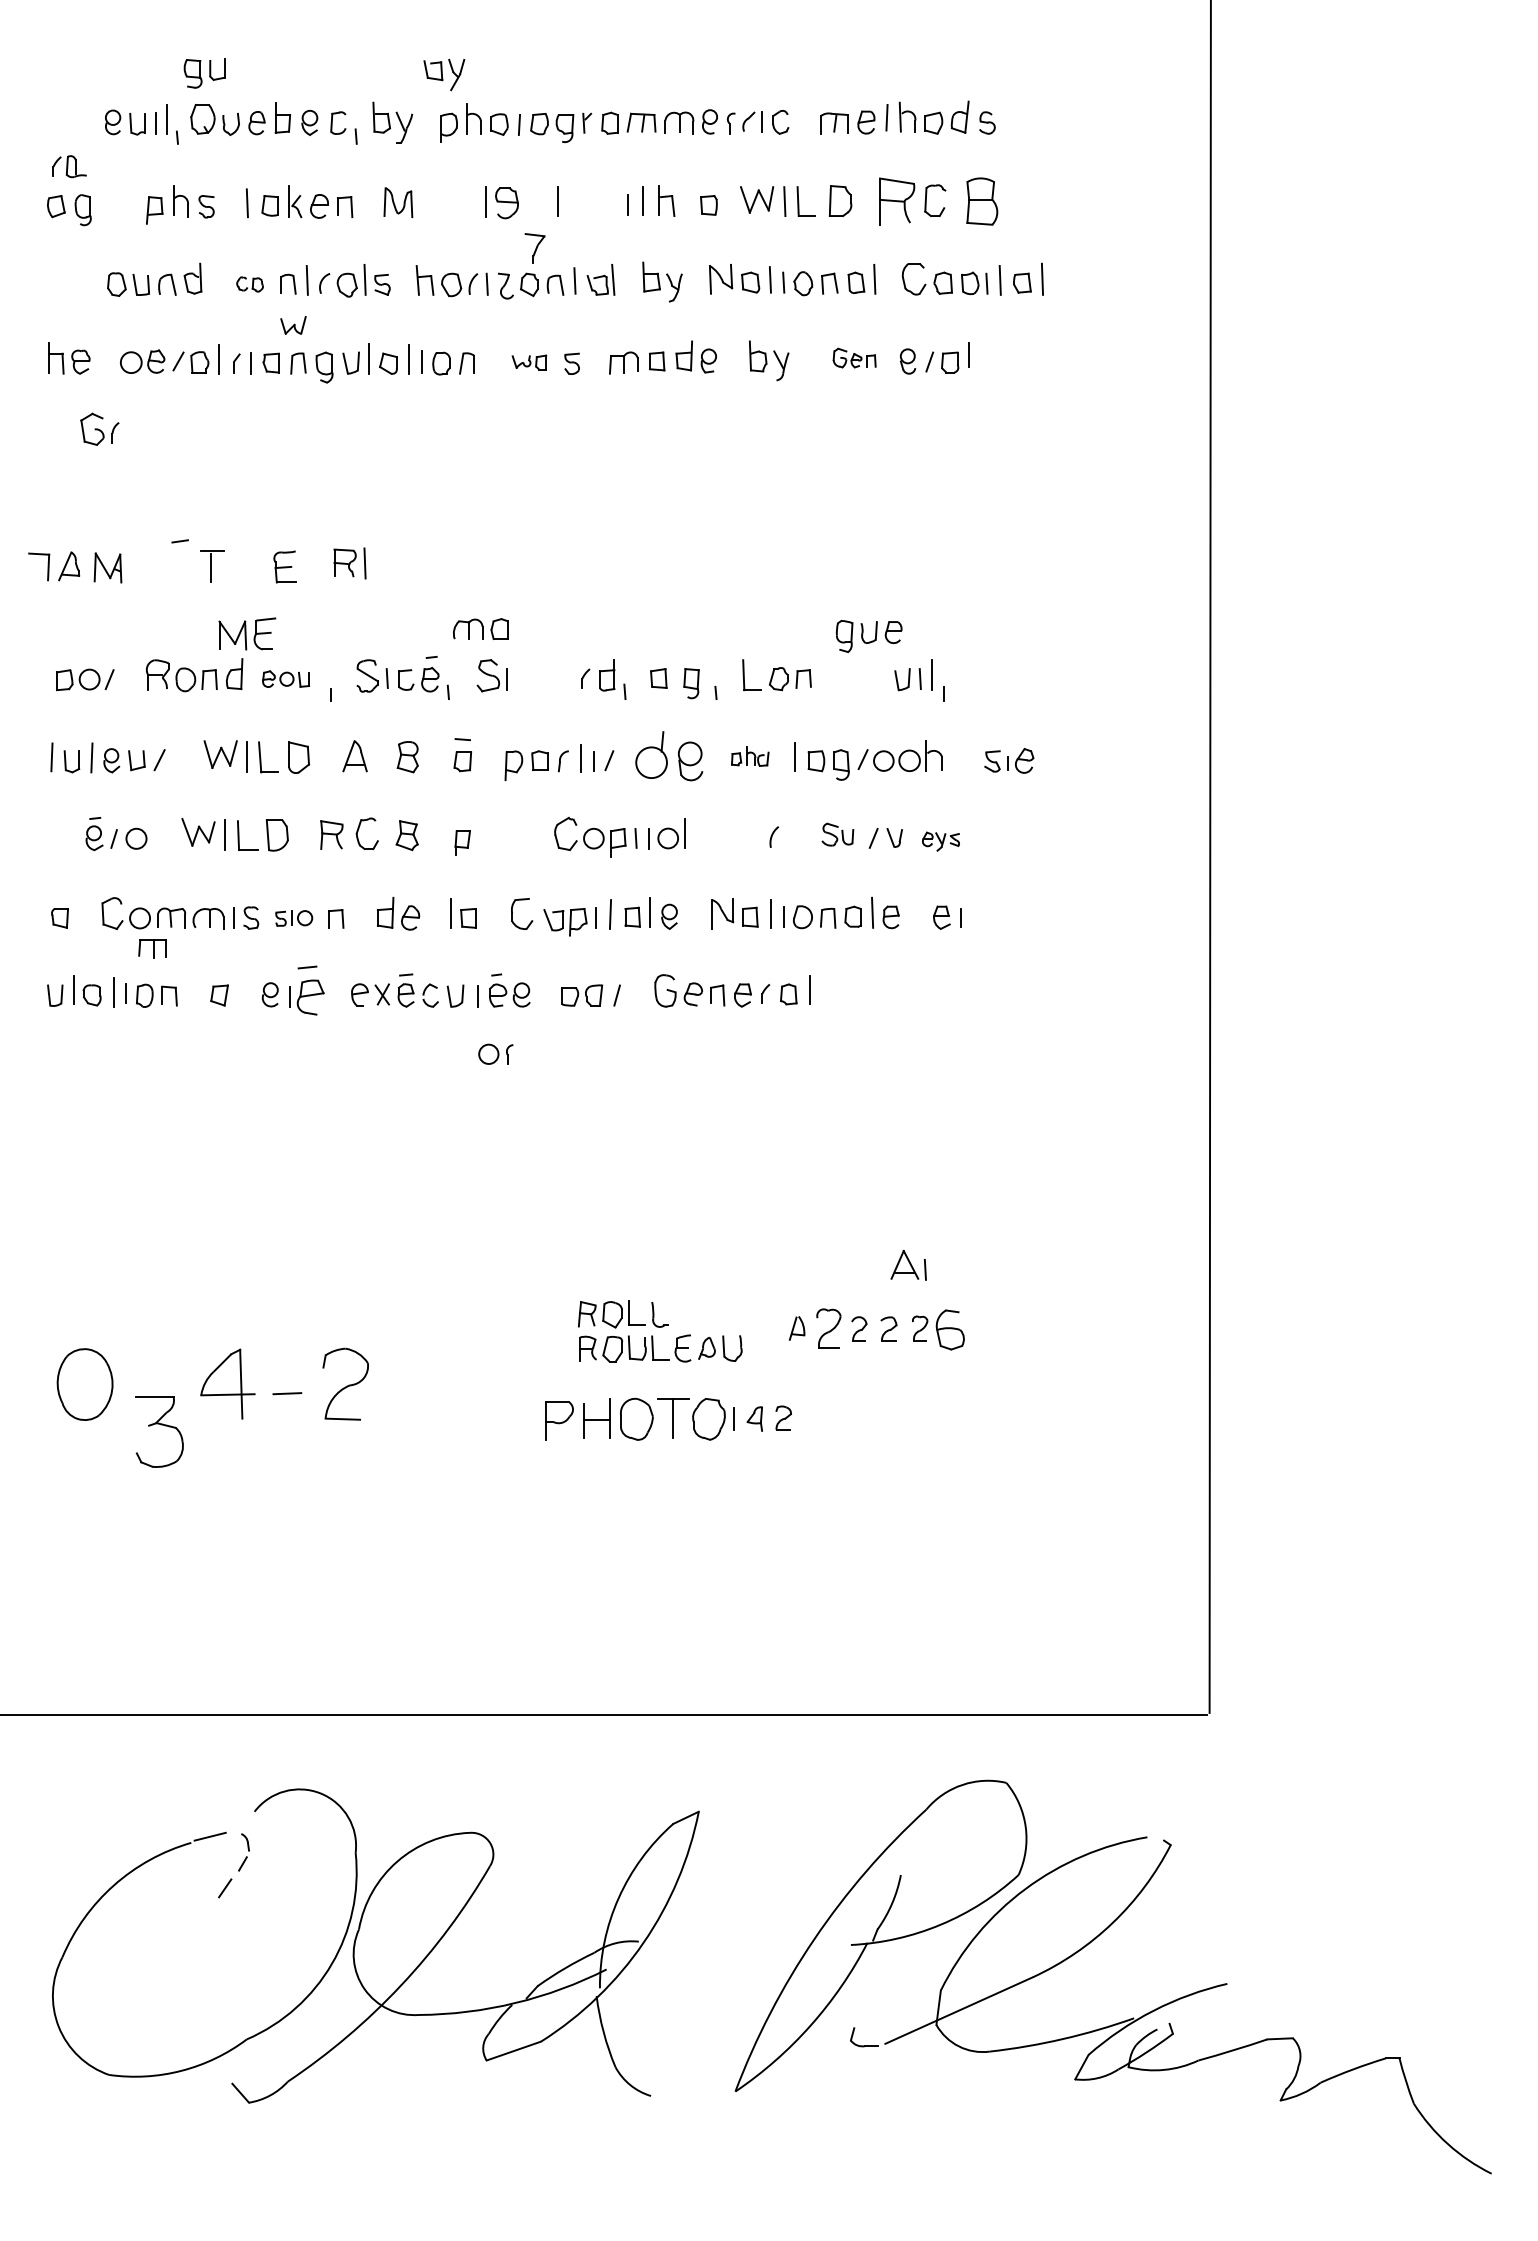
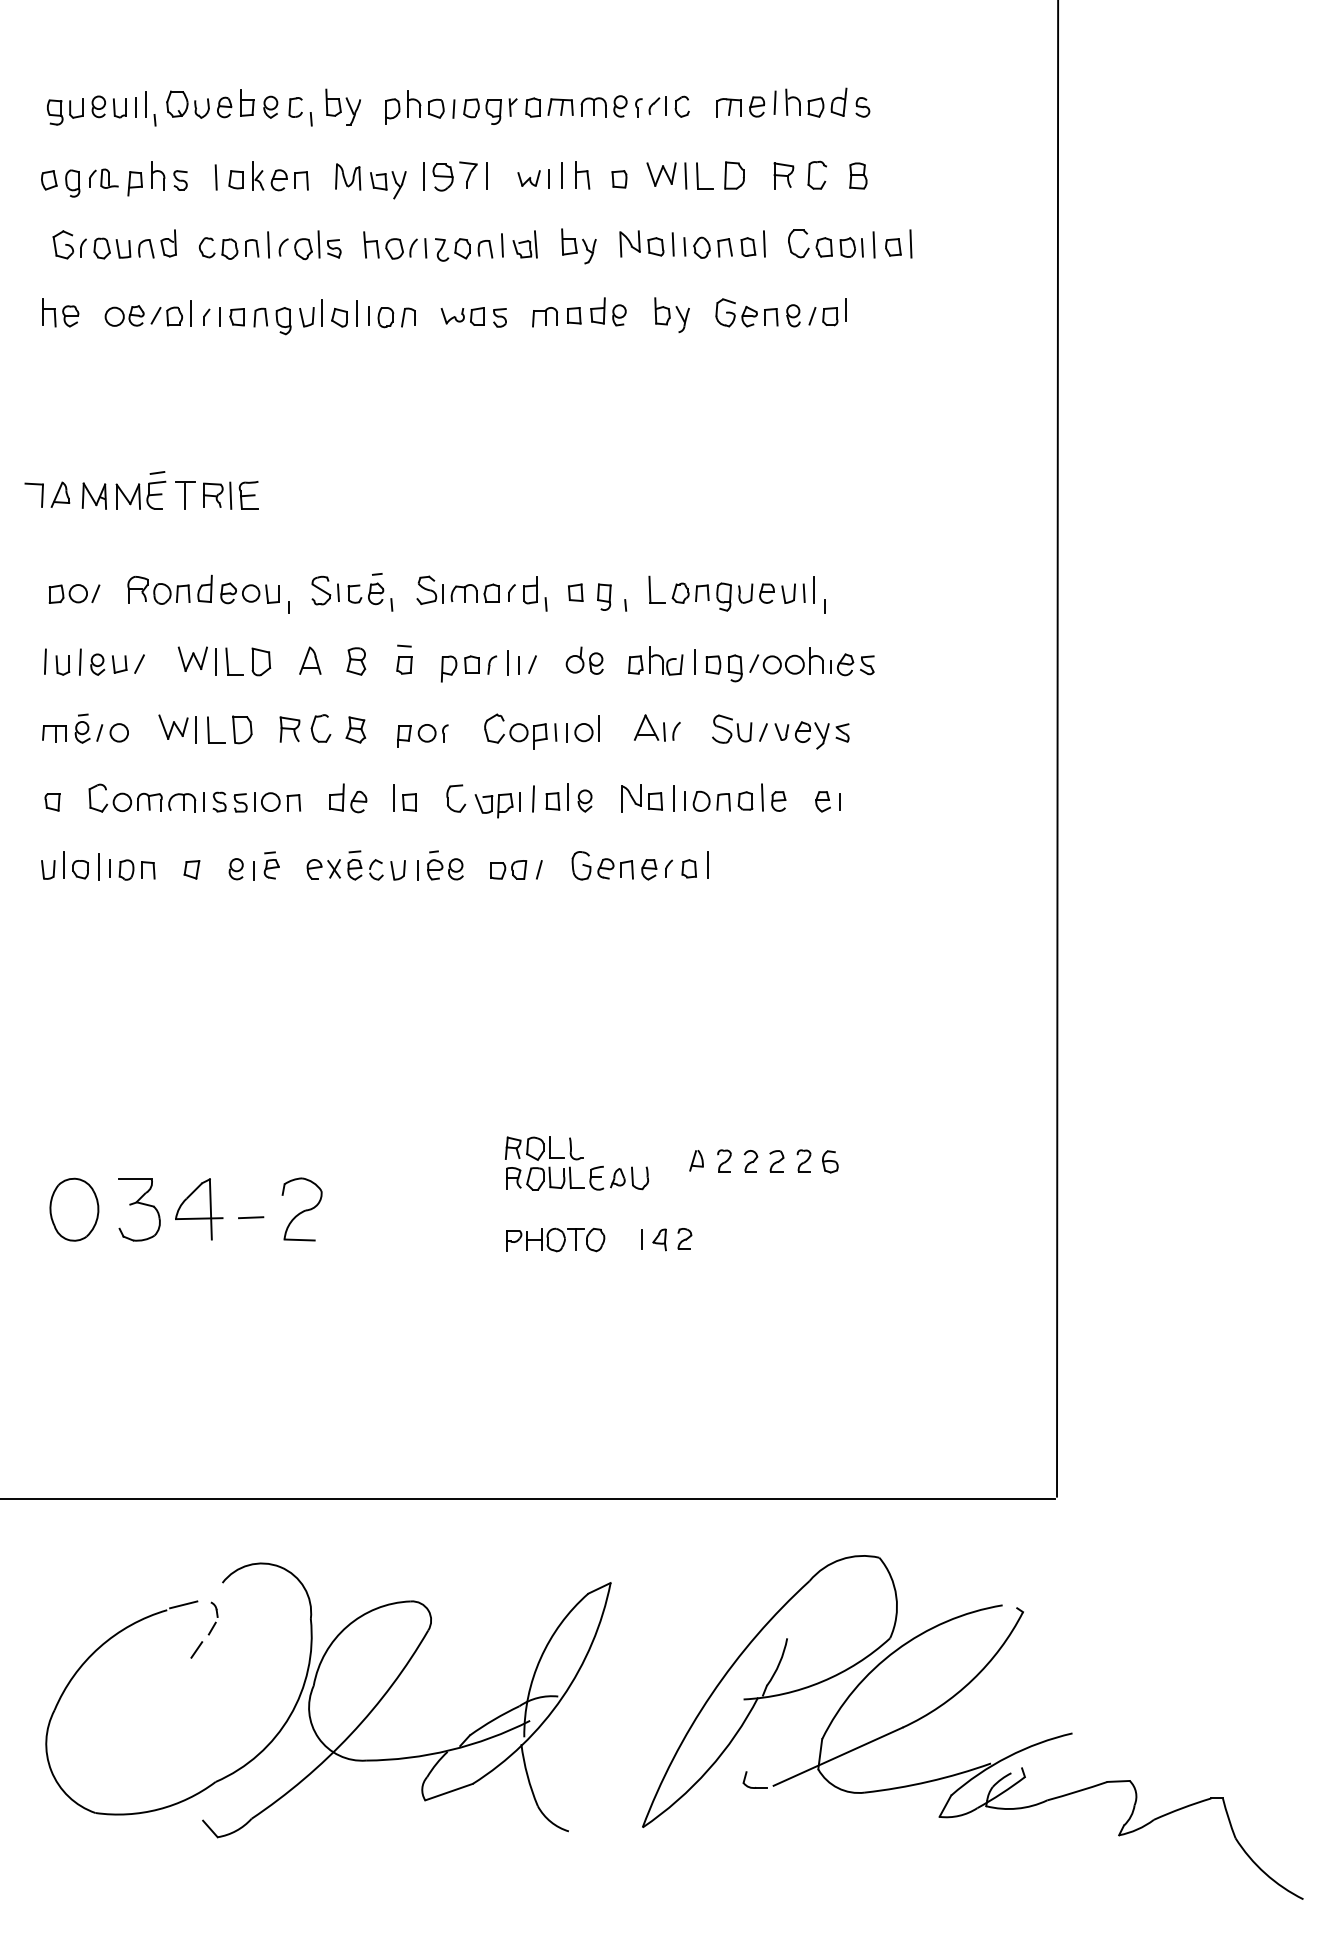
part: (204, 73) -> (65, 112), moved
part: (444, 74) -> (388, 184), moved
part: (69, 166) -> (103, 178), moved
part: (896, 201) -> (783, 175), size x0.62
part: (982, 201) -> (858, 175), size x0.62
part: (534, 248) -> (467, 175), moved
part: (249, 284) -> (218, 248), size x1.67
part: (293, 325) -> (529, 178), moved
part: (854, 357) -> (746, 312), size x1.67
part: (529, 362) -> (462, 316), size x1.43
part: (99, 428) -> (69, 244), moved
part: (349, 563) -> (217, 495), moved
part: (480, 628) -> (474, 592), moved
part: (247, 633) -> (141, 494), moved
part: (868, 636) -> (744, 597), moved
part: (285, 678) -> (249, 592), size x1.43
part: (668, 756) -> (584, 660), size x0.62
part: (749, 756) -> (654, 660), size x1.67
part: (1020, 760) -> (841, 664), moved
part: (837, 834) -> (731, 729), size x1.43
part: (940, 841) -> (821, 735), size x1.67
part: (293, 918) -> (256, 802), size x1.43
part: (152, 948) -> (54, 733), moved
part: (311, 990) -> (272, 865), size x0.62
part: (495, 1053) -> (433, 732), moved
part: (908, 1264) -> (649, 727), moved
part: (829, 1328) -> (724, 1160), size x0.62
part: (949, 1329) -> (829, 1161), size x0.62
part: (635, 1418) -> (555, 1239), size x0.62
part: (161, 1425) -> (141, 1204), moved

